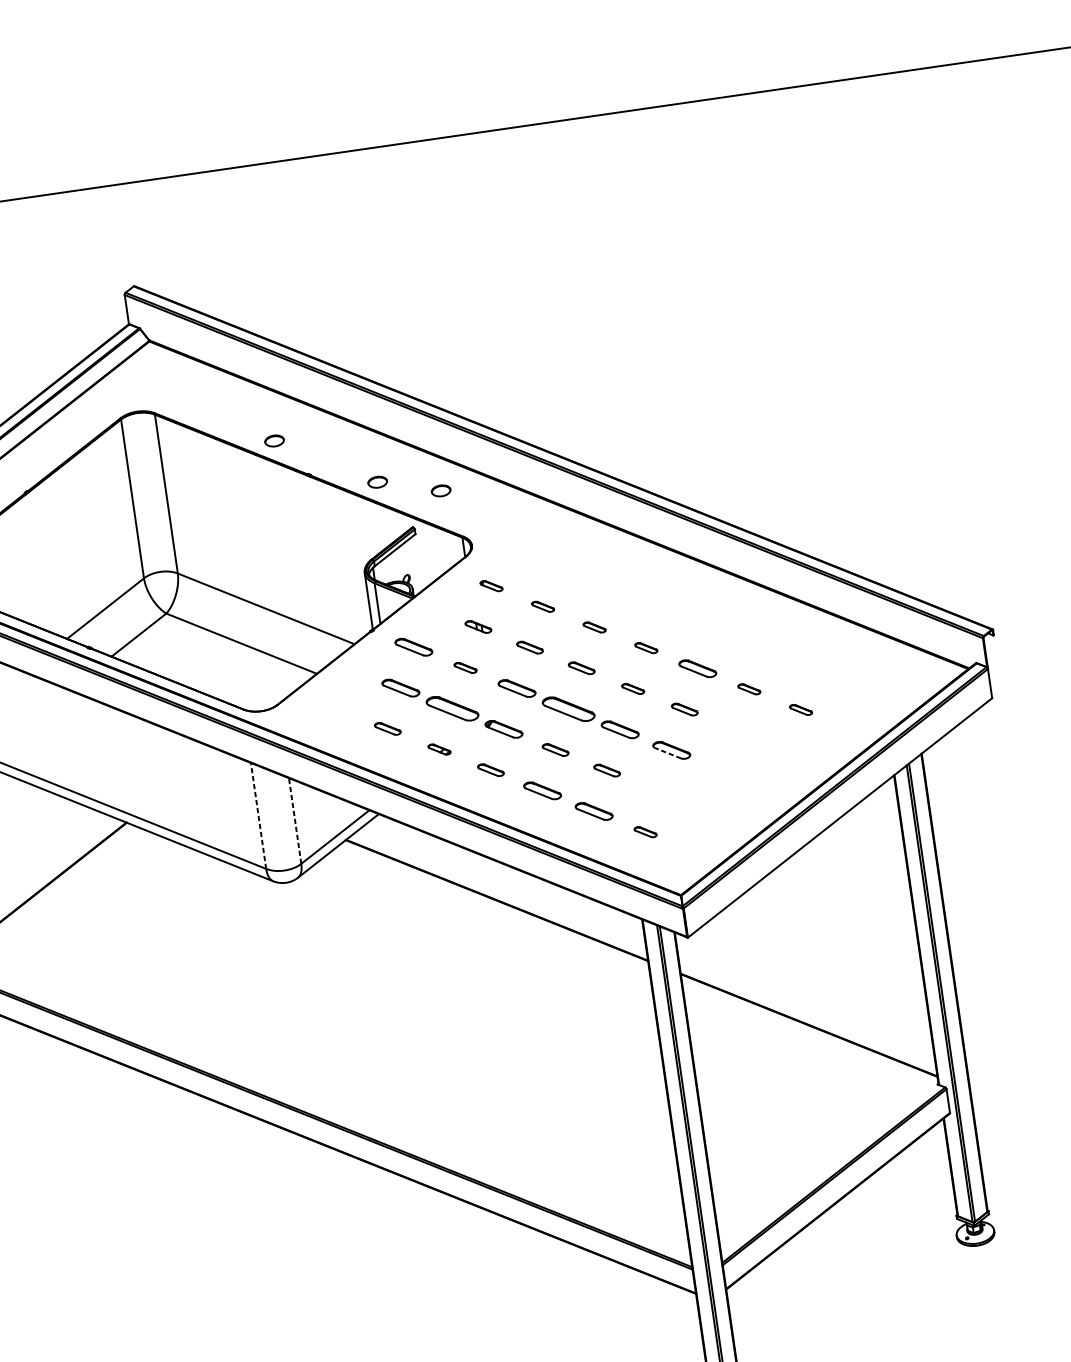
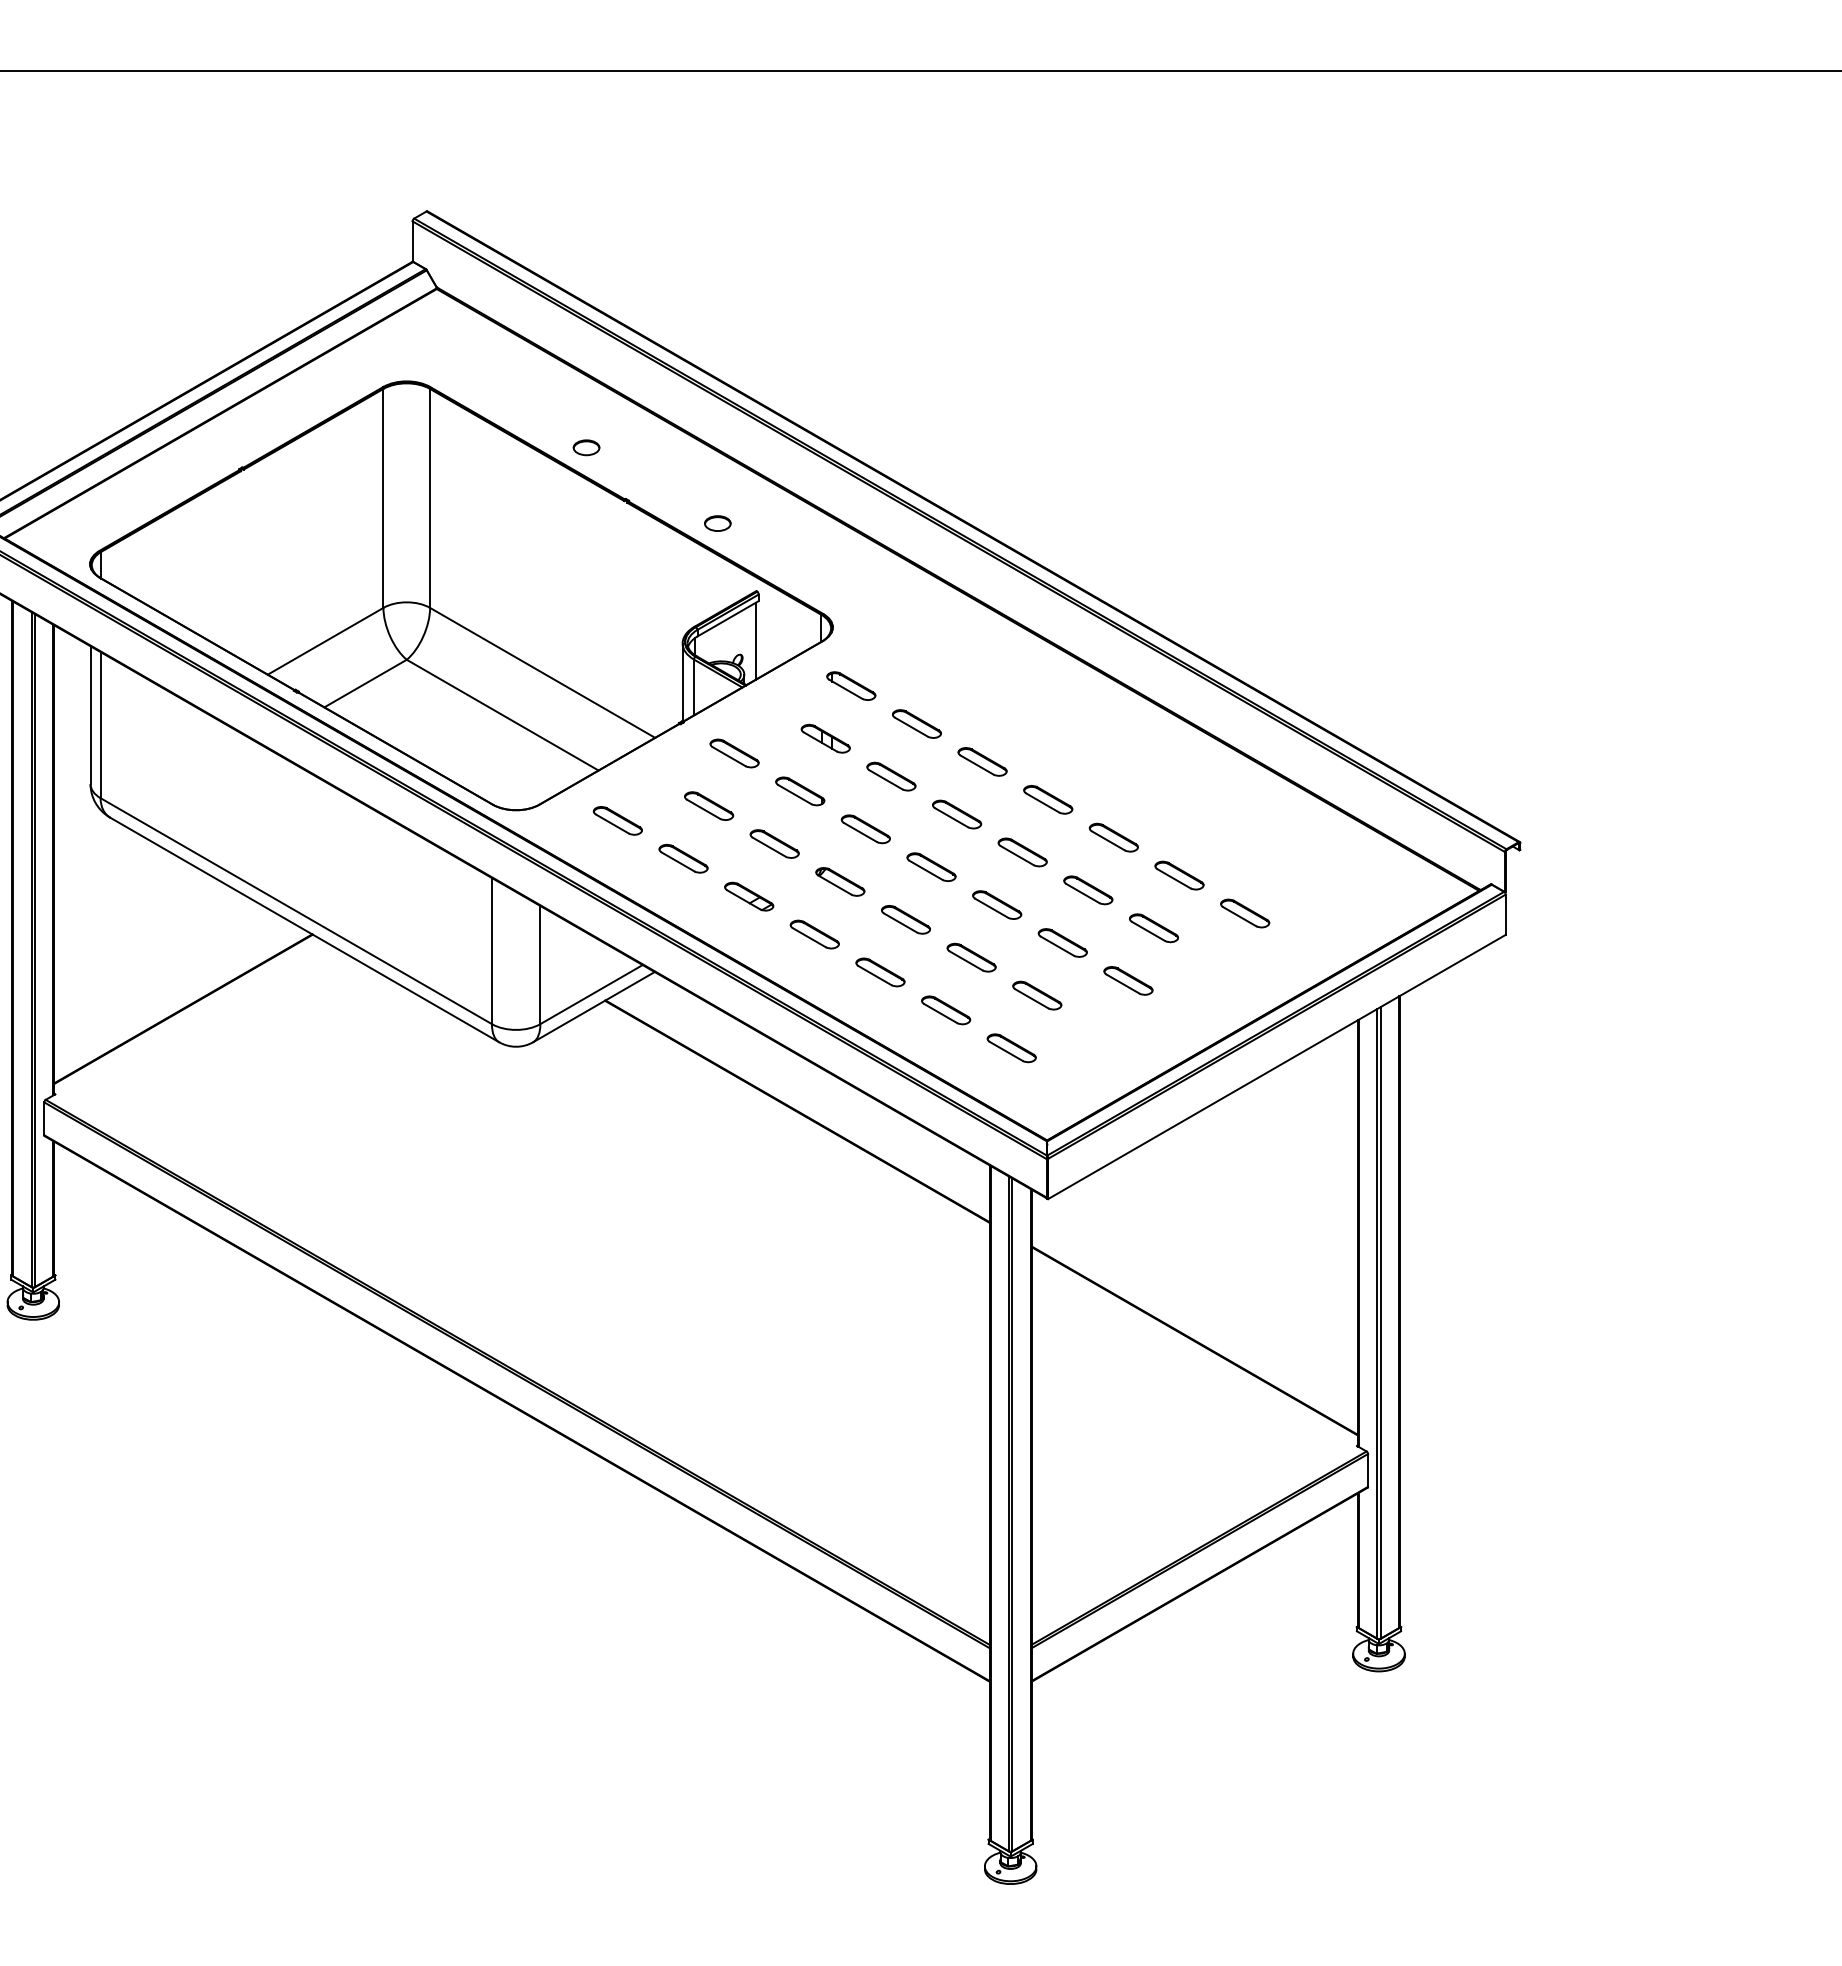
part: (440, 490) -> (801, 547), removed
line: (417, 563) -> (756, 640), added
part: (491, 585) -> (851, 685), size x1.67
part: (542, 606) -> (916, 723), size x1.67
part: (478, 626) -> (825, 738), size x1.43
part: (594, 627) -> (982, 761), size x1.67
part: (530, 647) -> (891, 776), size x1.43
part: (646, 647) -> (1048, 799), size x1.67
part: (465, 667) -> (800, 791), size x1.67
part: (581, 668) -> (957, 814), size x1.43
part: (633, 688) -> (1022, 852), size x1.67
part: (749, 689) -> (1179, 875), size x1.67
part: (335, 708) -> (617, 820), added
part: (452, 708) -> (774, 843), size x0.71
part: (568, 708) -> (931, 866), size x0.71
part: (684, 709) -> (1088, 890), size x1.43
part: (801, 709) -> (1245, 913), size x1.67
part: (387, 728) -> (683, 858), size x1.43
part: (736, 730) -> (1153, 928), added
part: (439, 749) -> (749, 896), size x1.67
part: (555, 749) -> (905, 919), size x1.43
line: (668, 753) -> (1057, 946), dashed -> solid
part: (490, 770) -> (814, 934), size x1.43
part: (607, 770) -> (971, 957), size x1.43
part: (723, 770) -> (1128, 980), added
part: (658, 791) -> (1037, 995), added
line: (258, 815) -> (491, 950), dashed -> solid
line: (295, 820) -> (540, 964), dashed -> solid
part: (645, 832) -> (1011, 1048), size x1.67

